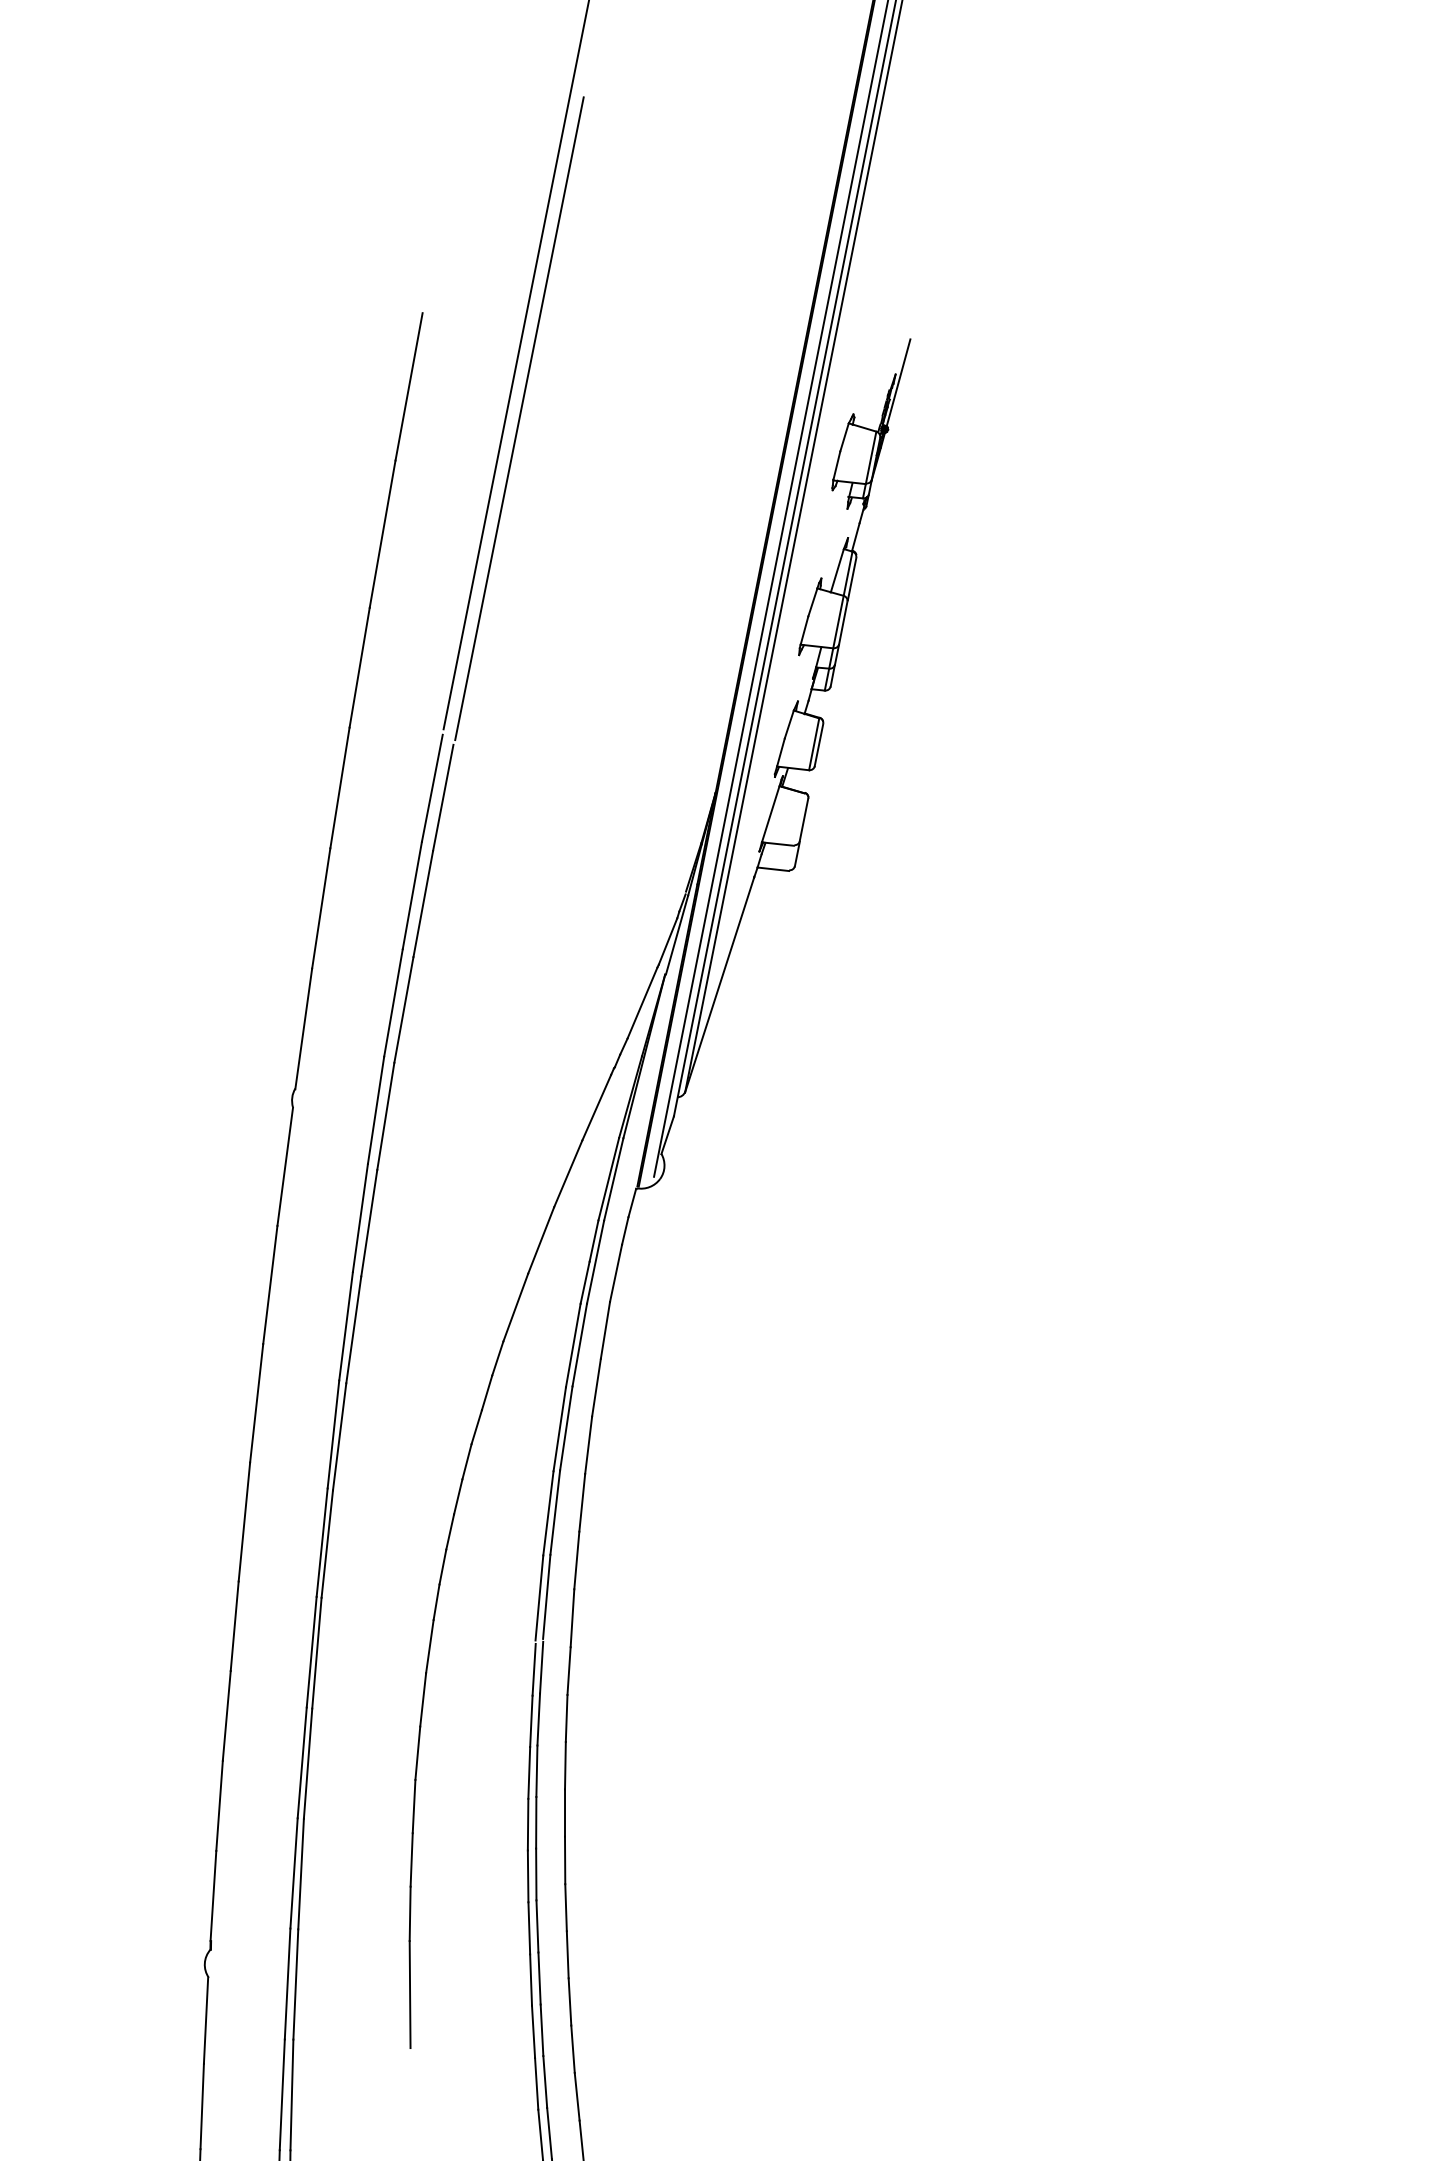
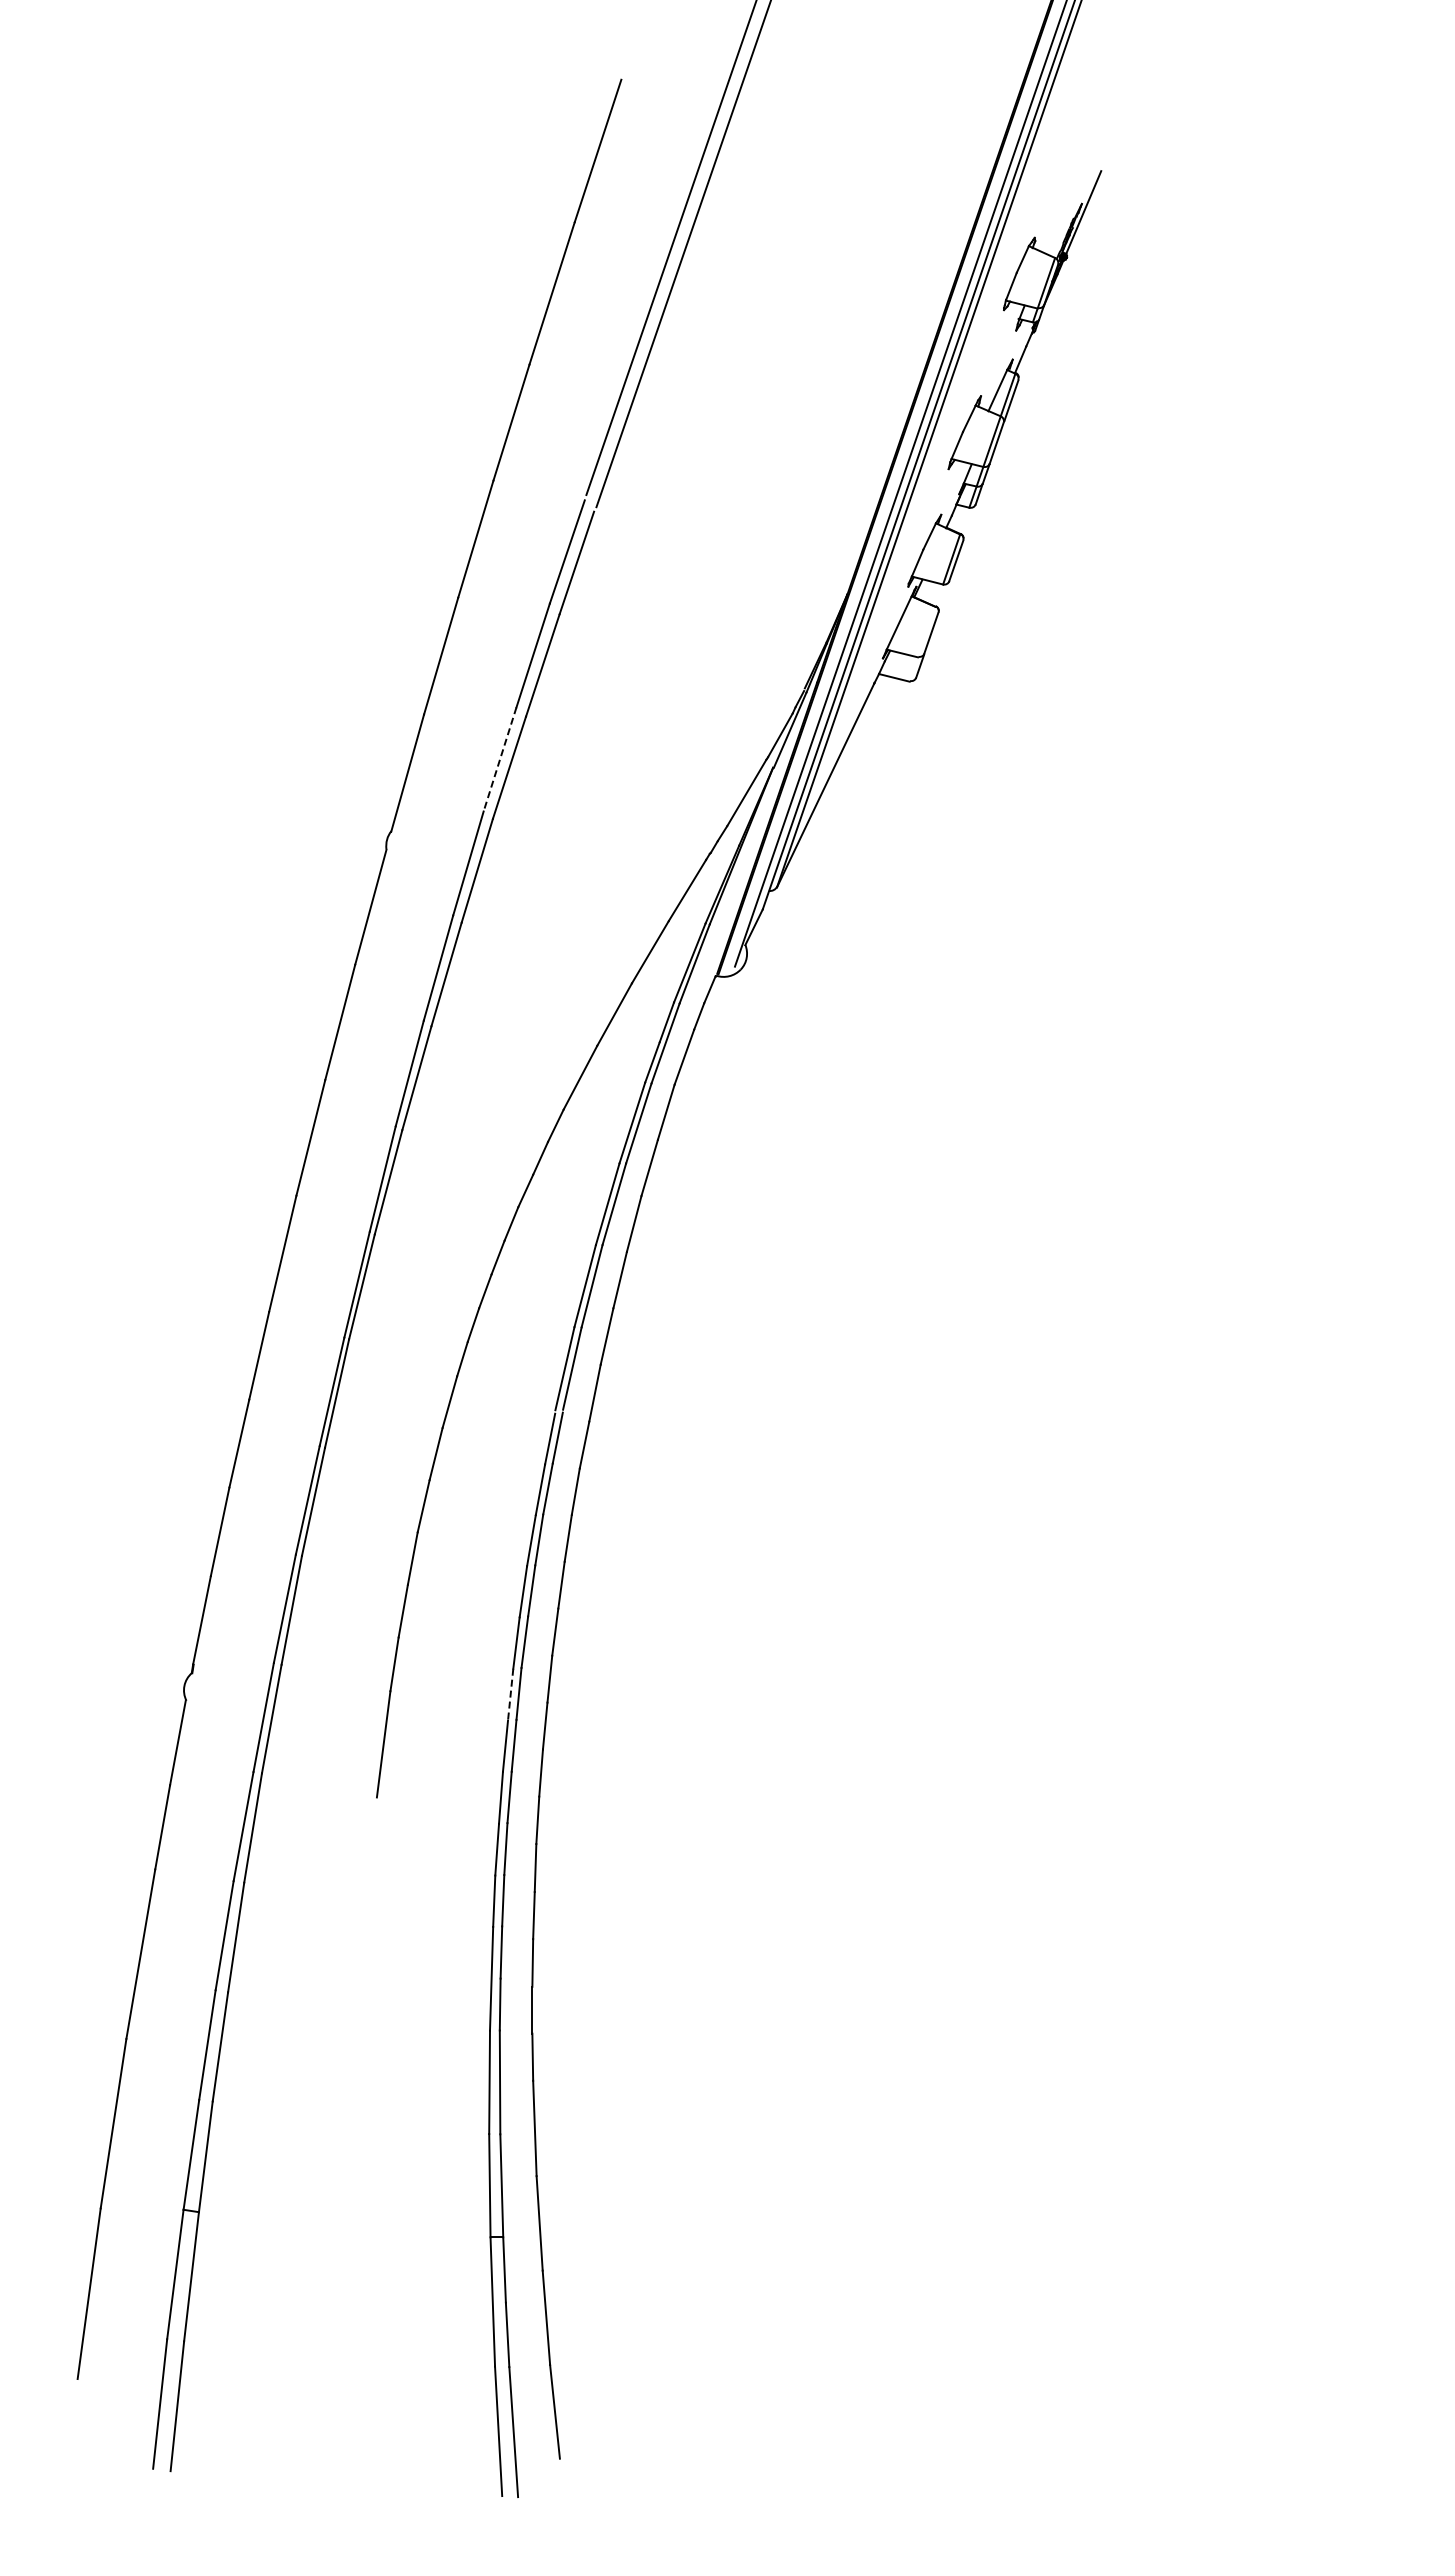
line: (393, 1002) -> (500, 759), solid -> dashed
line: (529, 1929) -> (510, 1695), solid -> dashed

